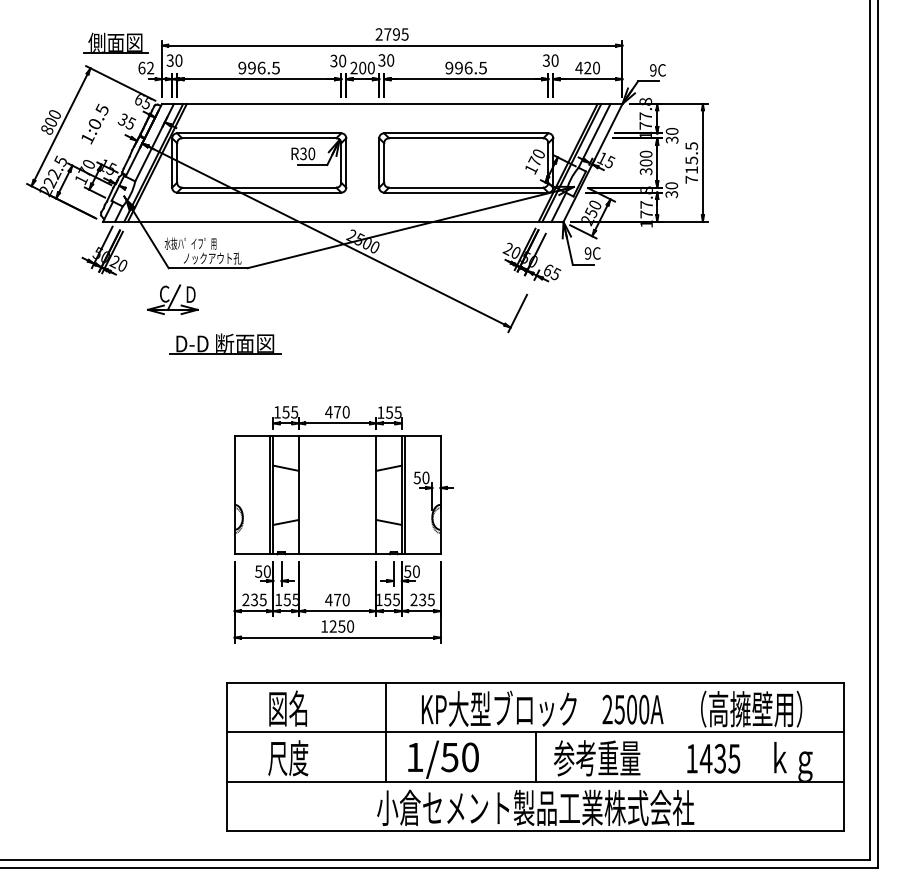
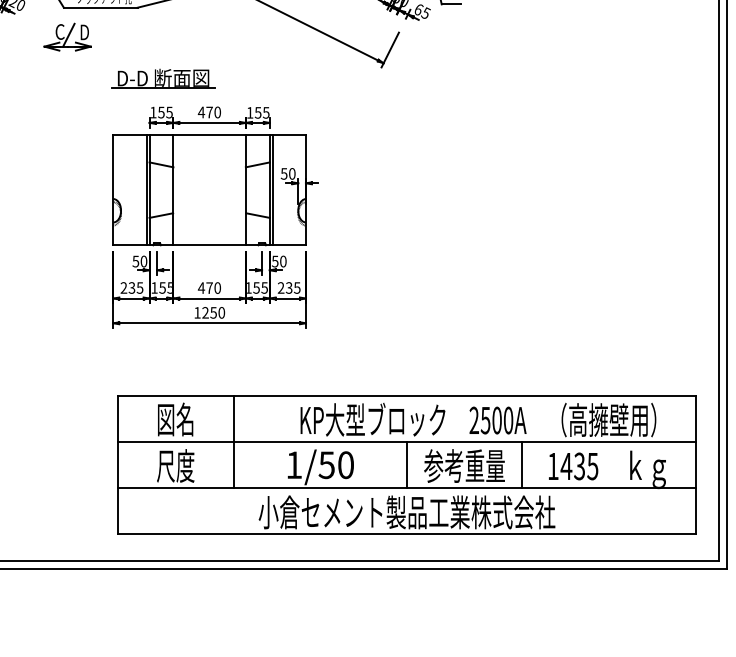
part: (225, 343) -> (163, 78), moved
part: (343, 524) -> (215, 217), moved
line: (386, 731) -> (233, 440), moved
line: (659, 756) -> (522, 464), added

